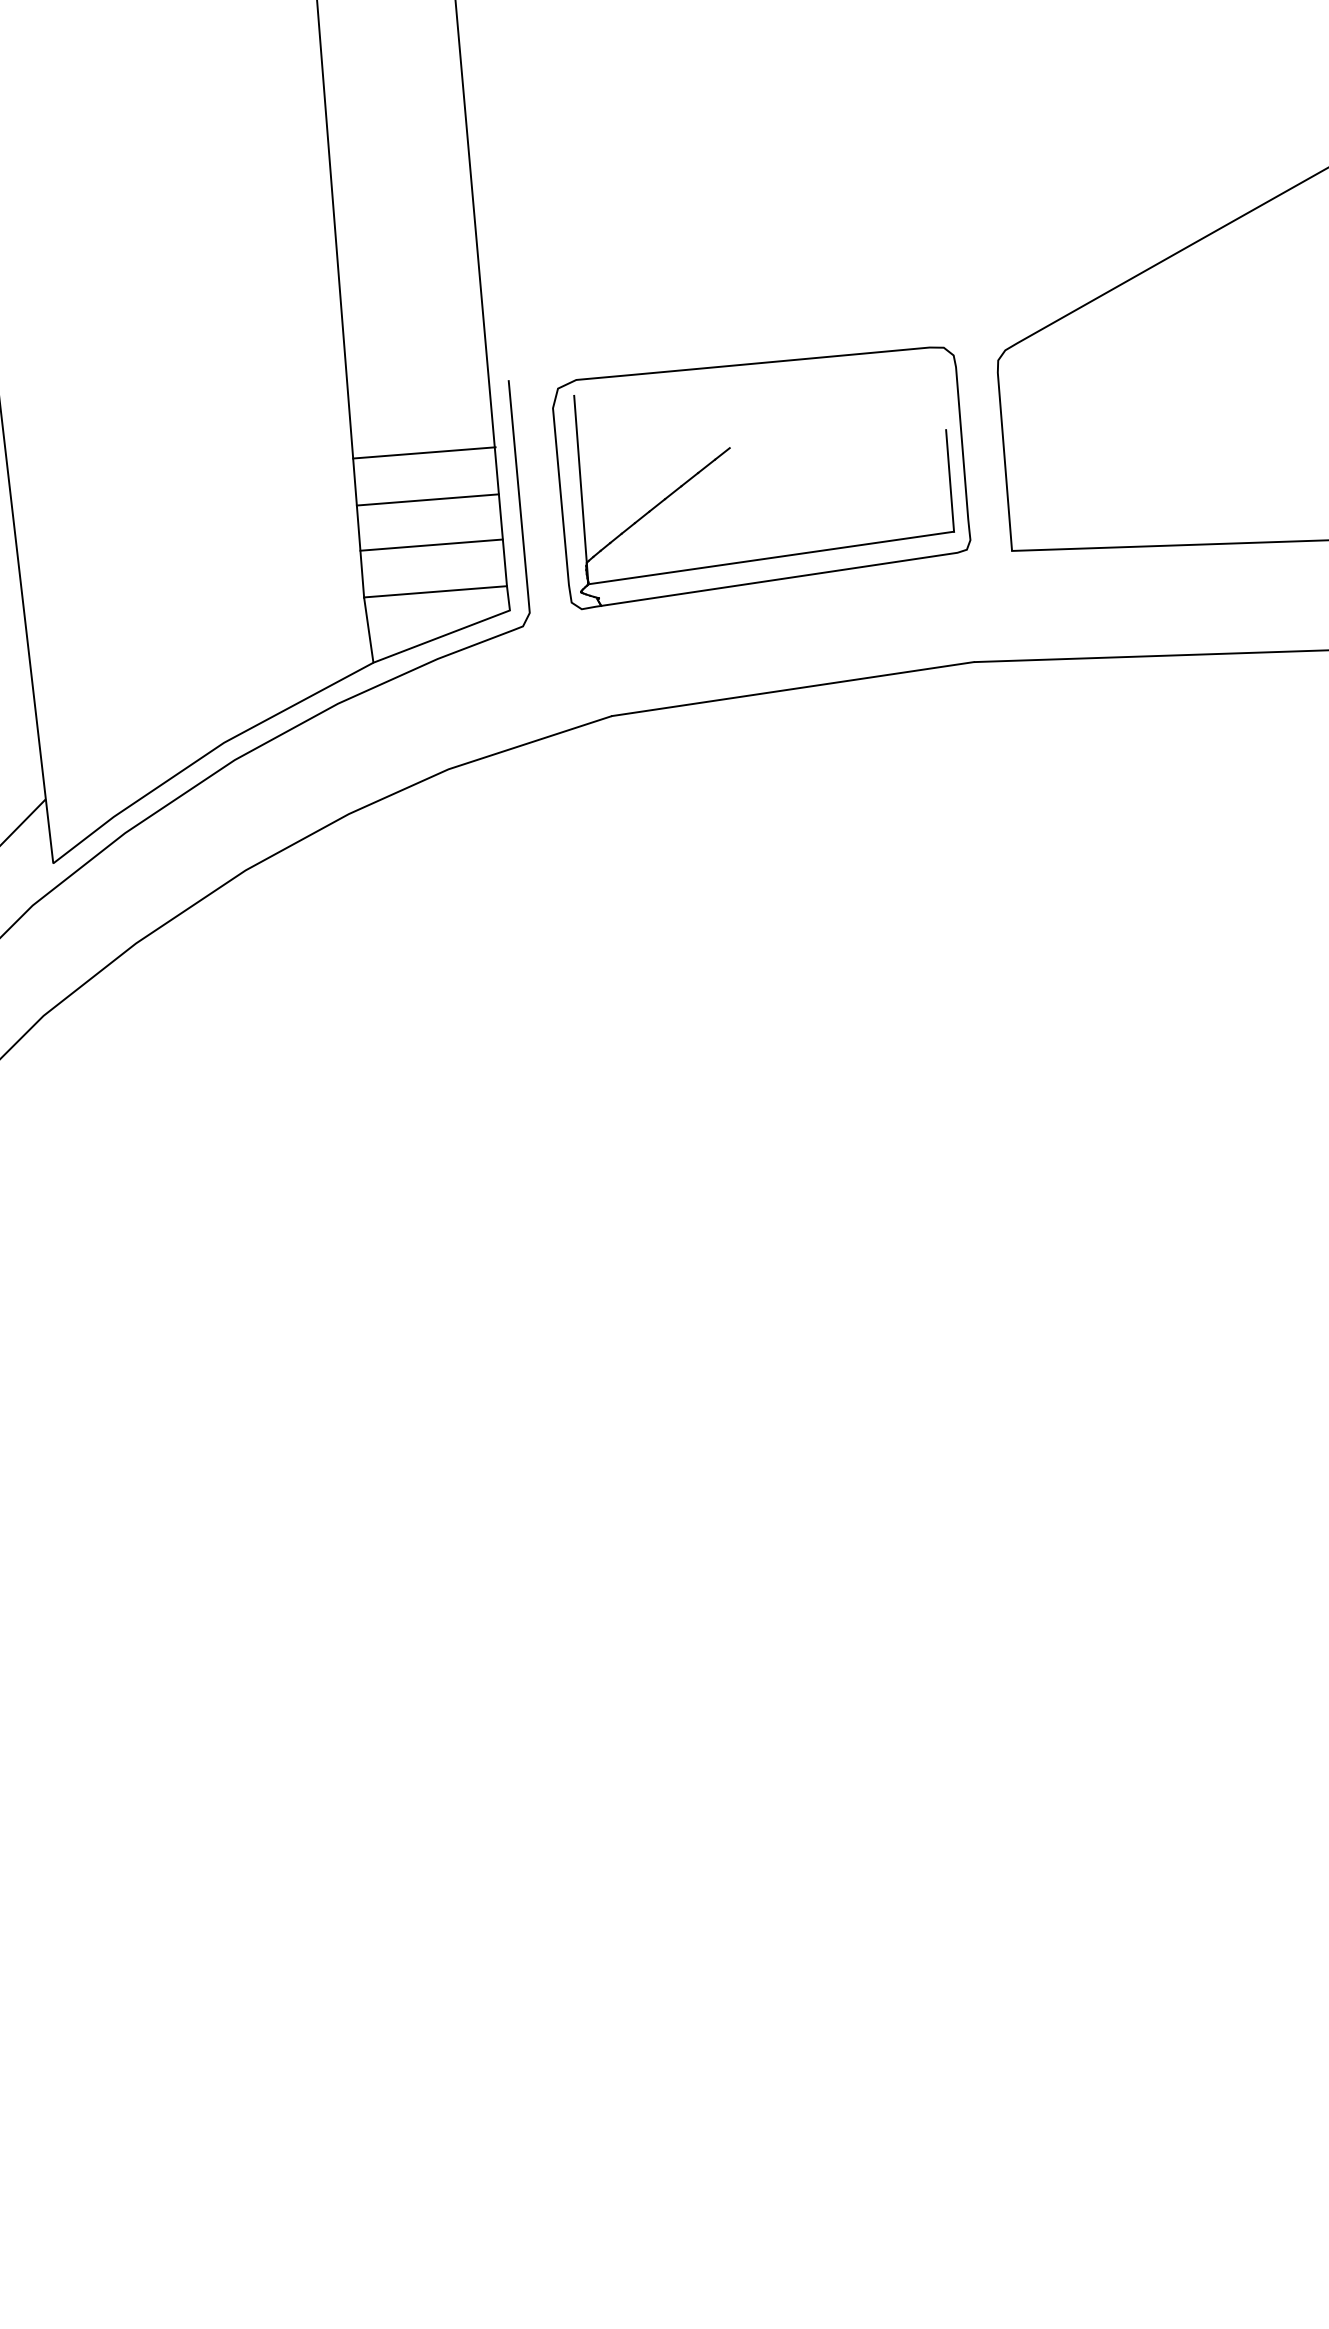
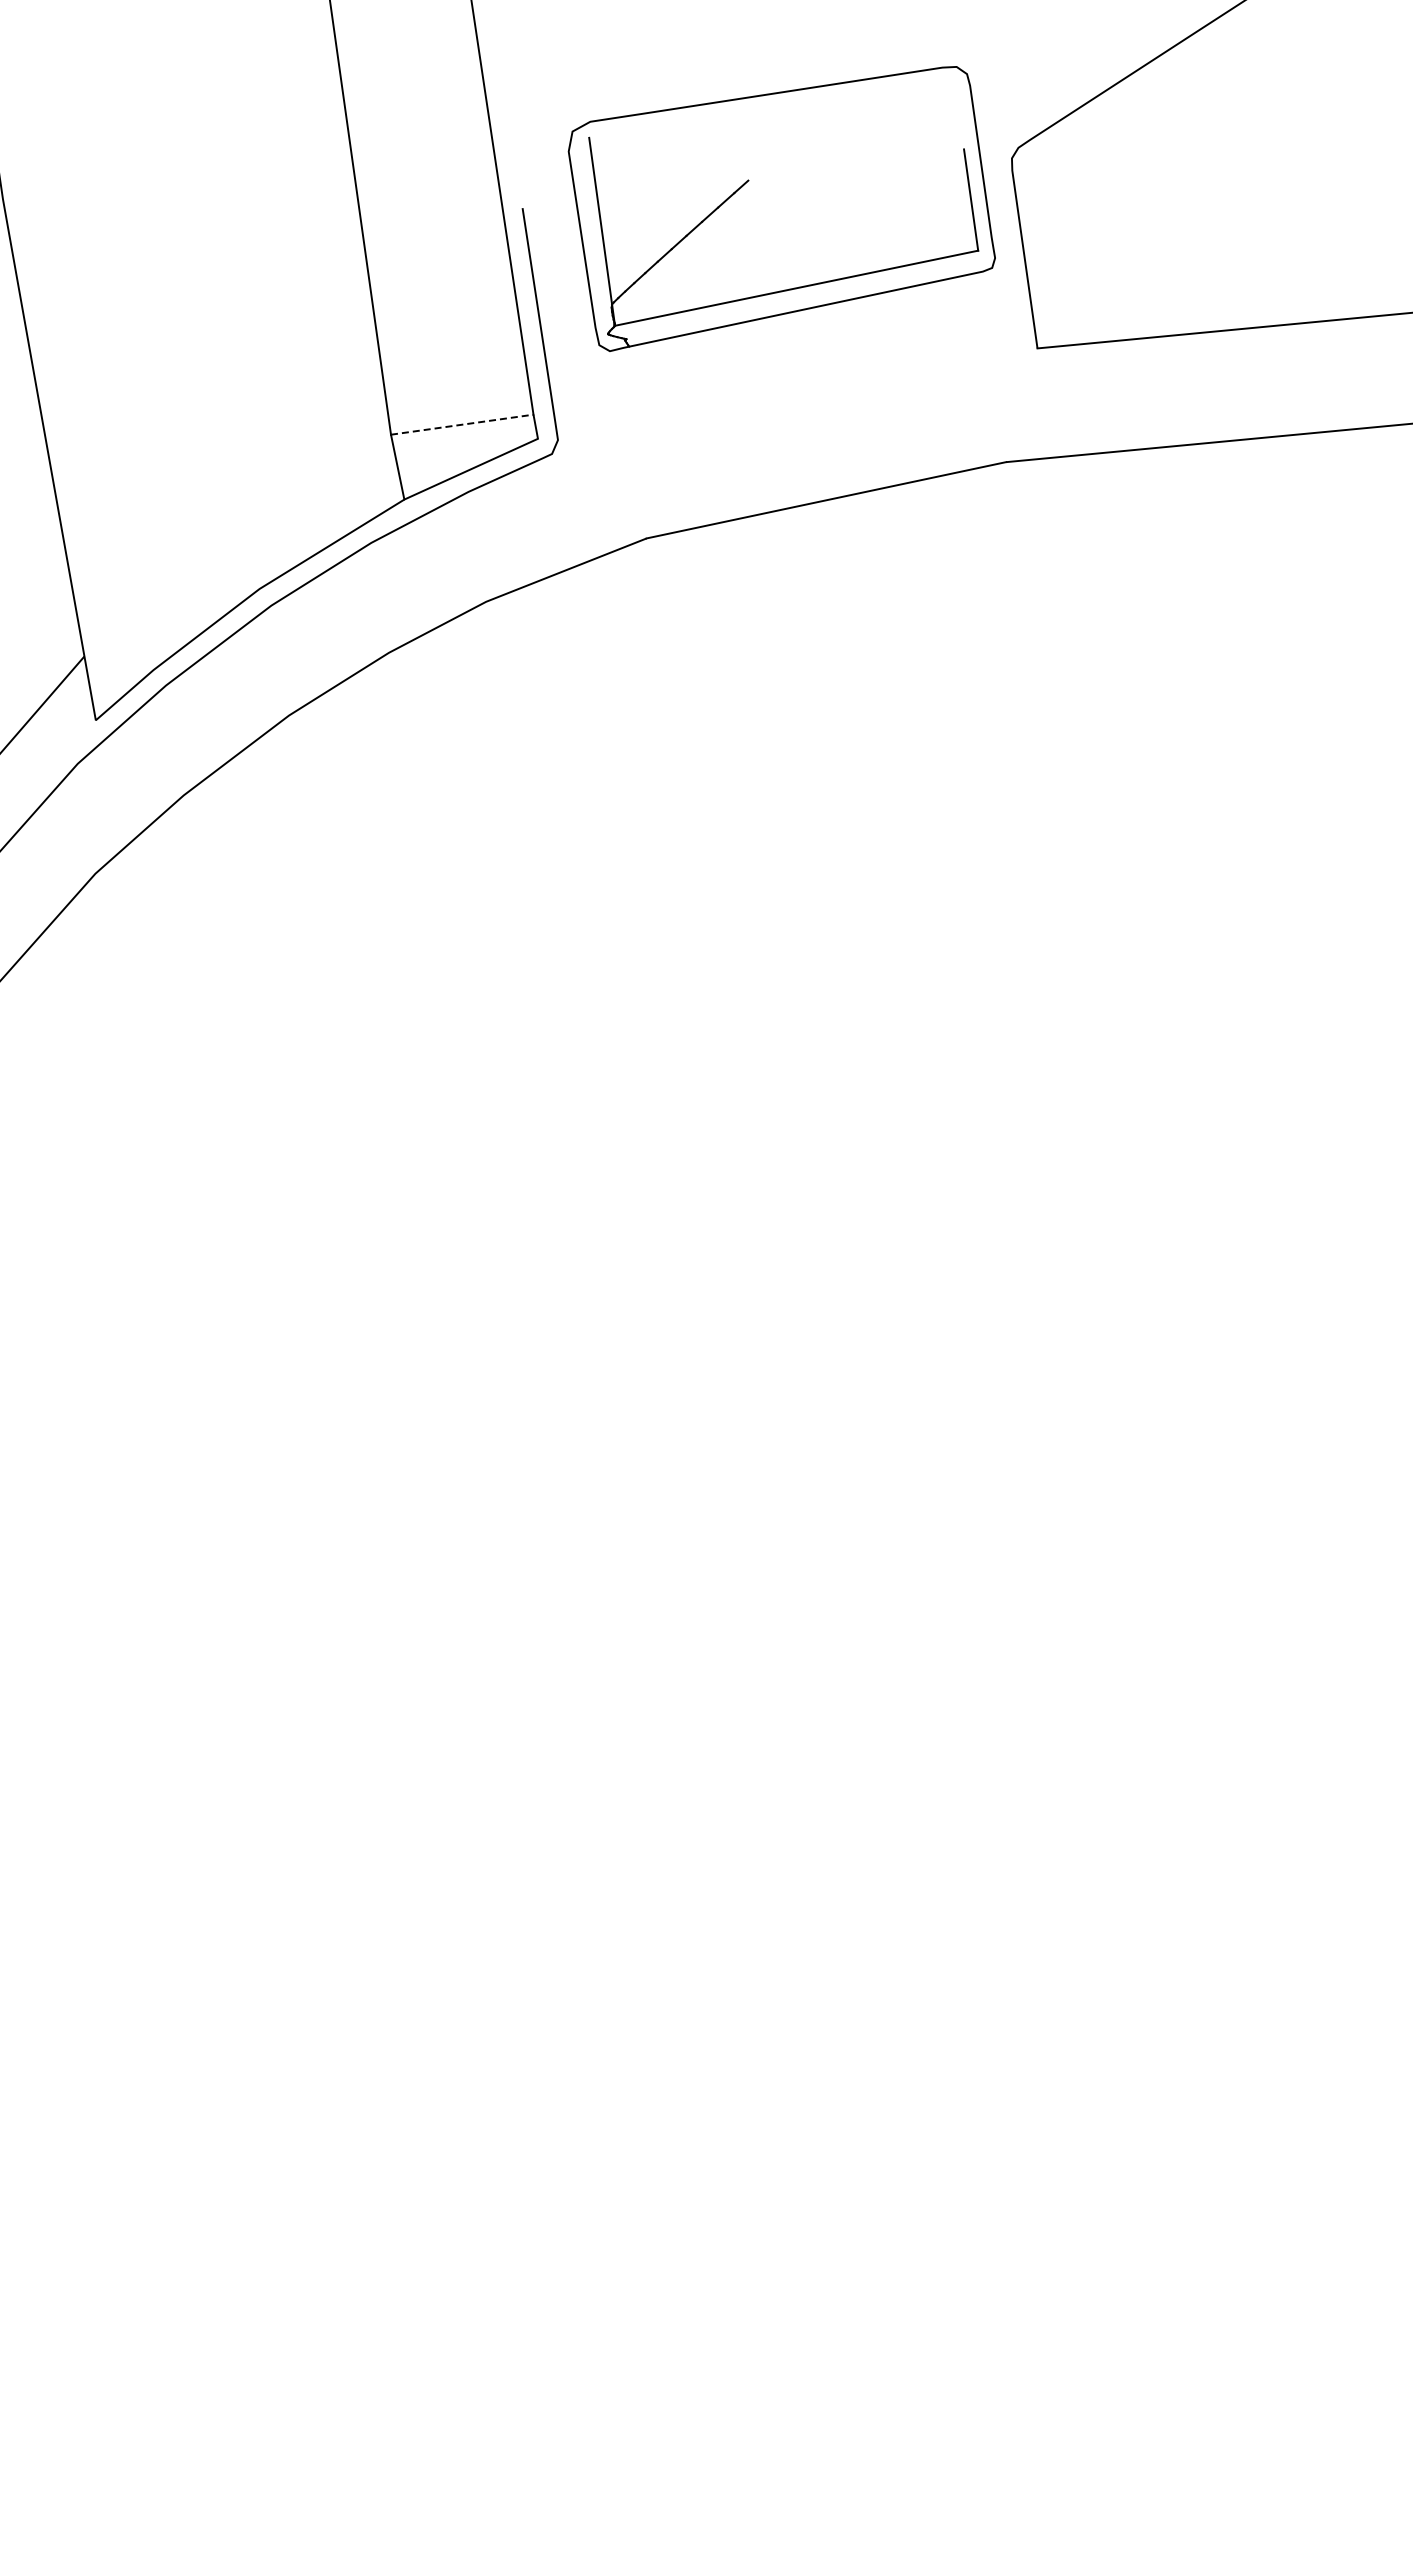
line: (424, 453) -> (442, 286), removed
part: (761, 477) -> (781, 208), moved
line: (427, 500) -> (448, 333), removed
line: (431, 545) -> (455, 378), removed
line: (435, 591) -> (462, 424), solid -> dashed

